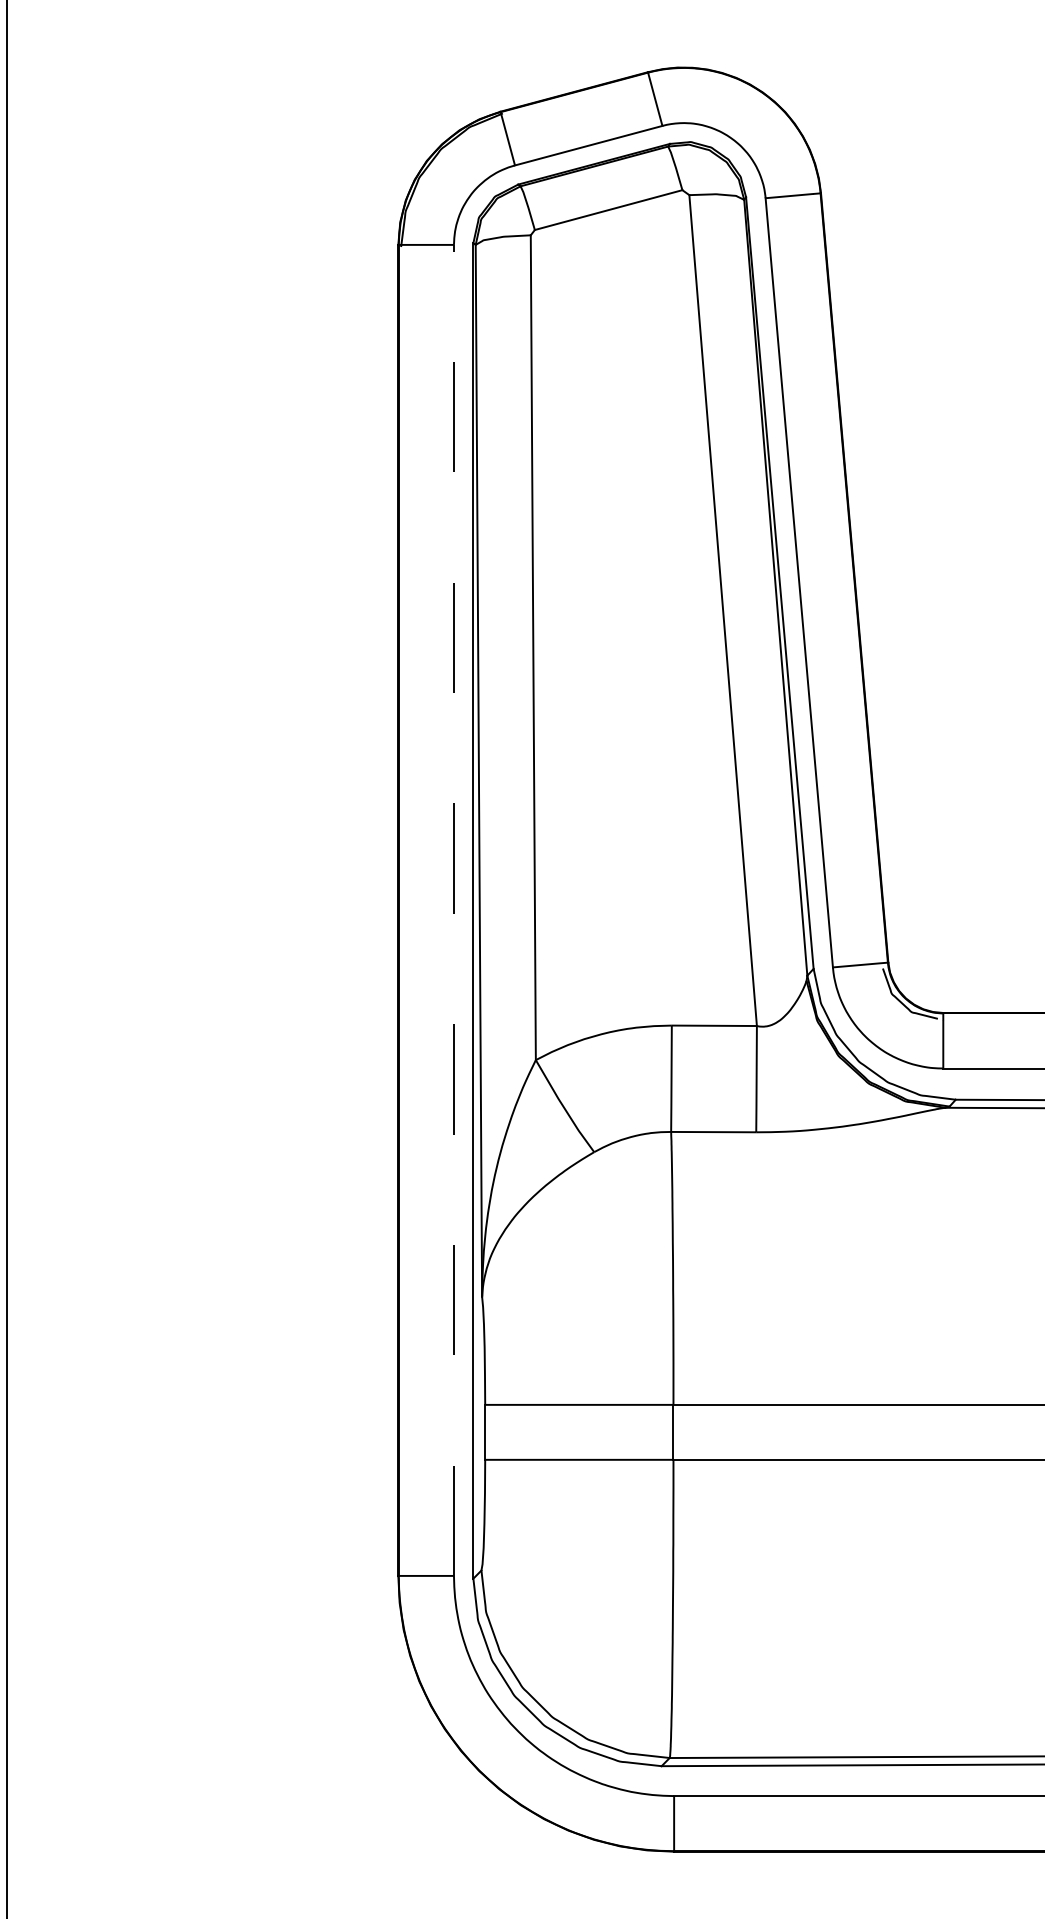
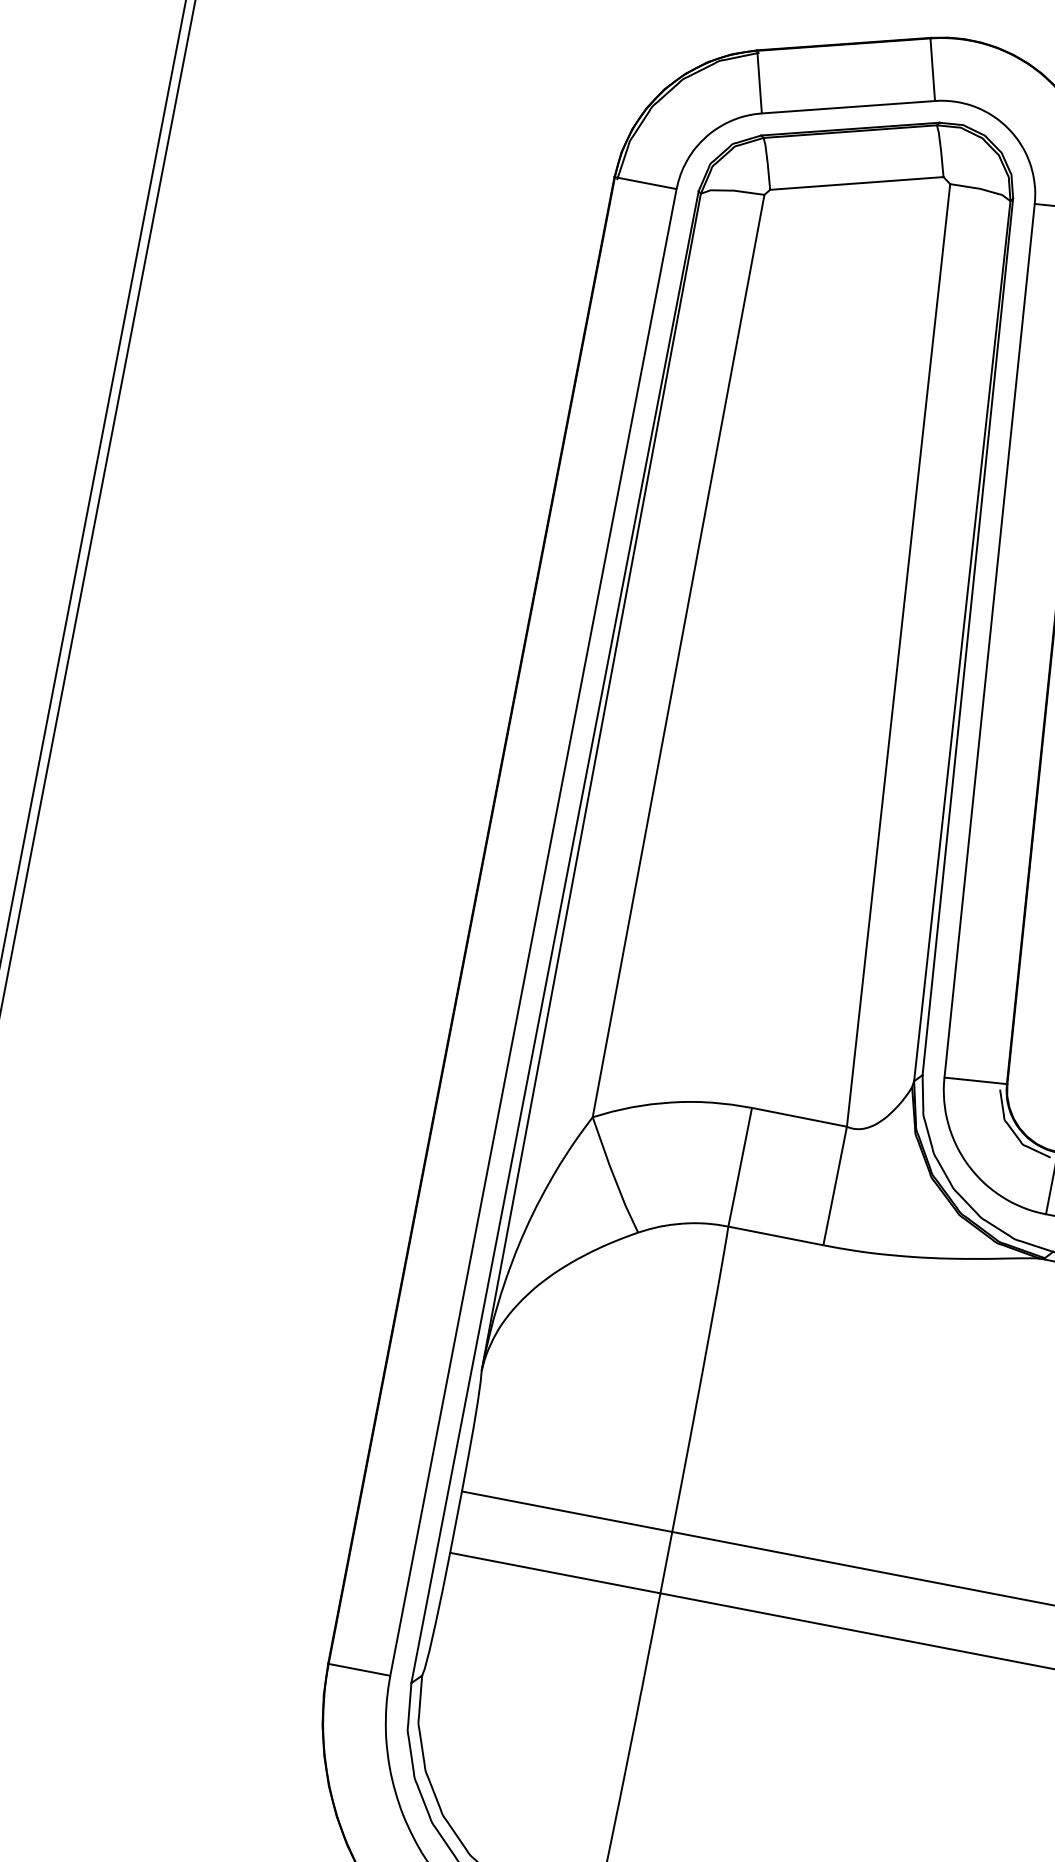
line: (453, 910) -> (532, 932), dashed -> solid

